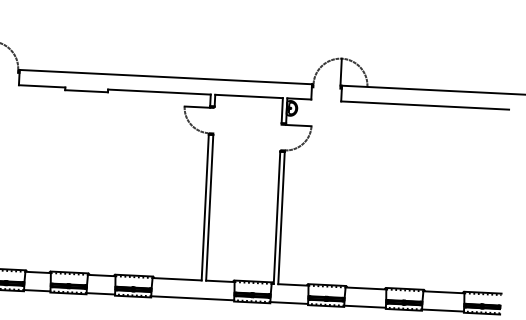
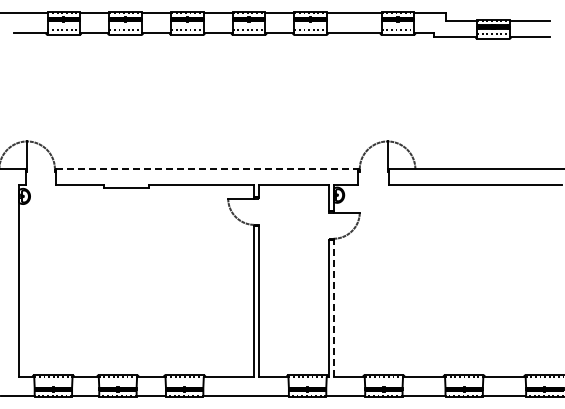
line: (165, 77) -> (207, 169), solid -> dashed
line: (281, 217) -> (333, 308), solid -> dashed

